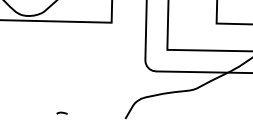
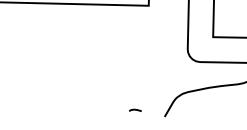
line: (61, 112) -> (134, 109), moved

